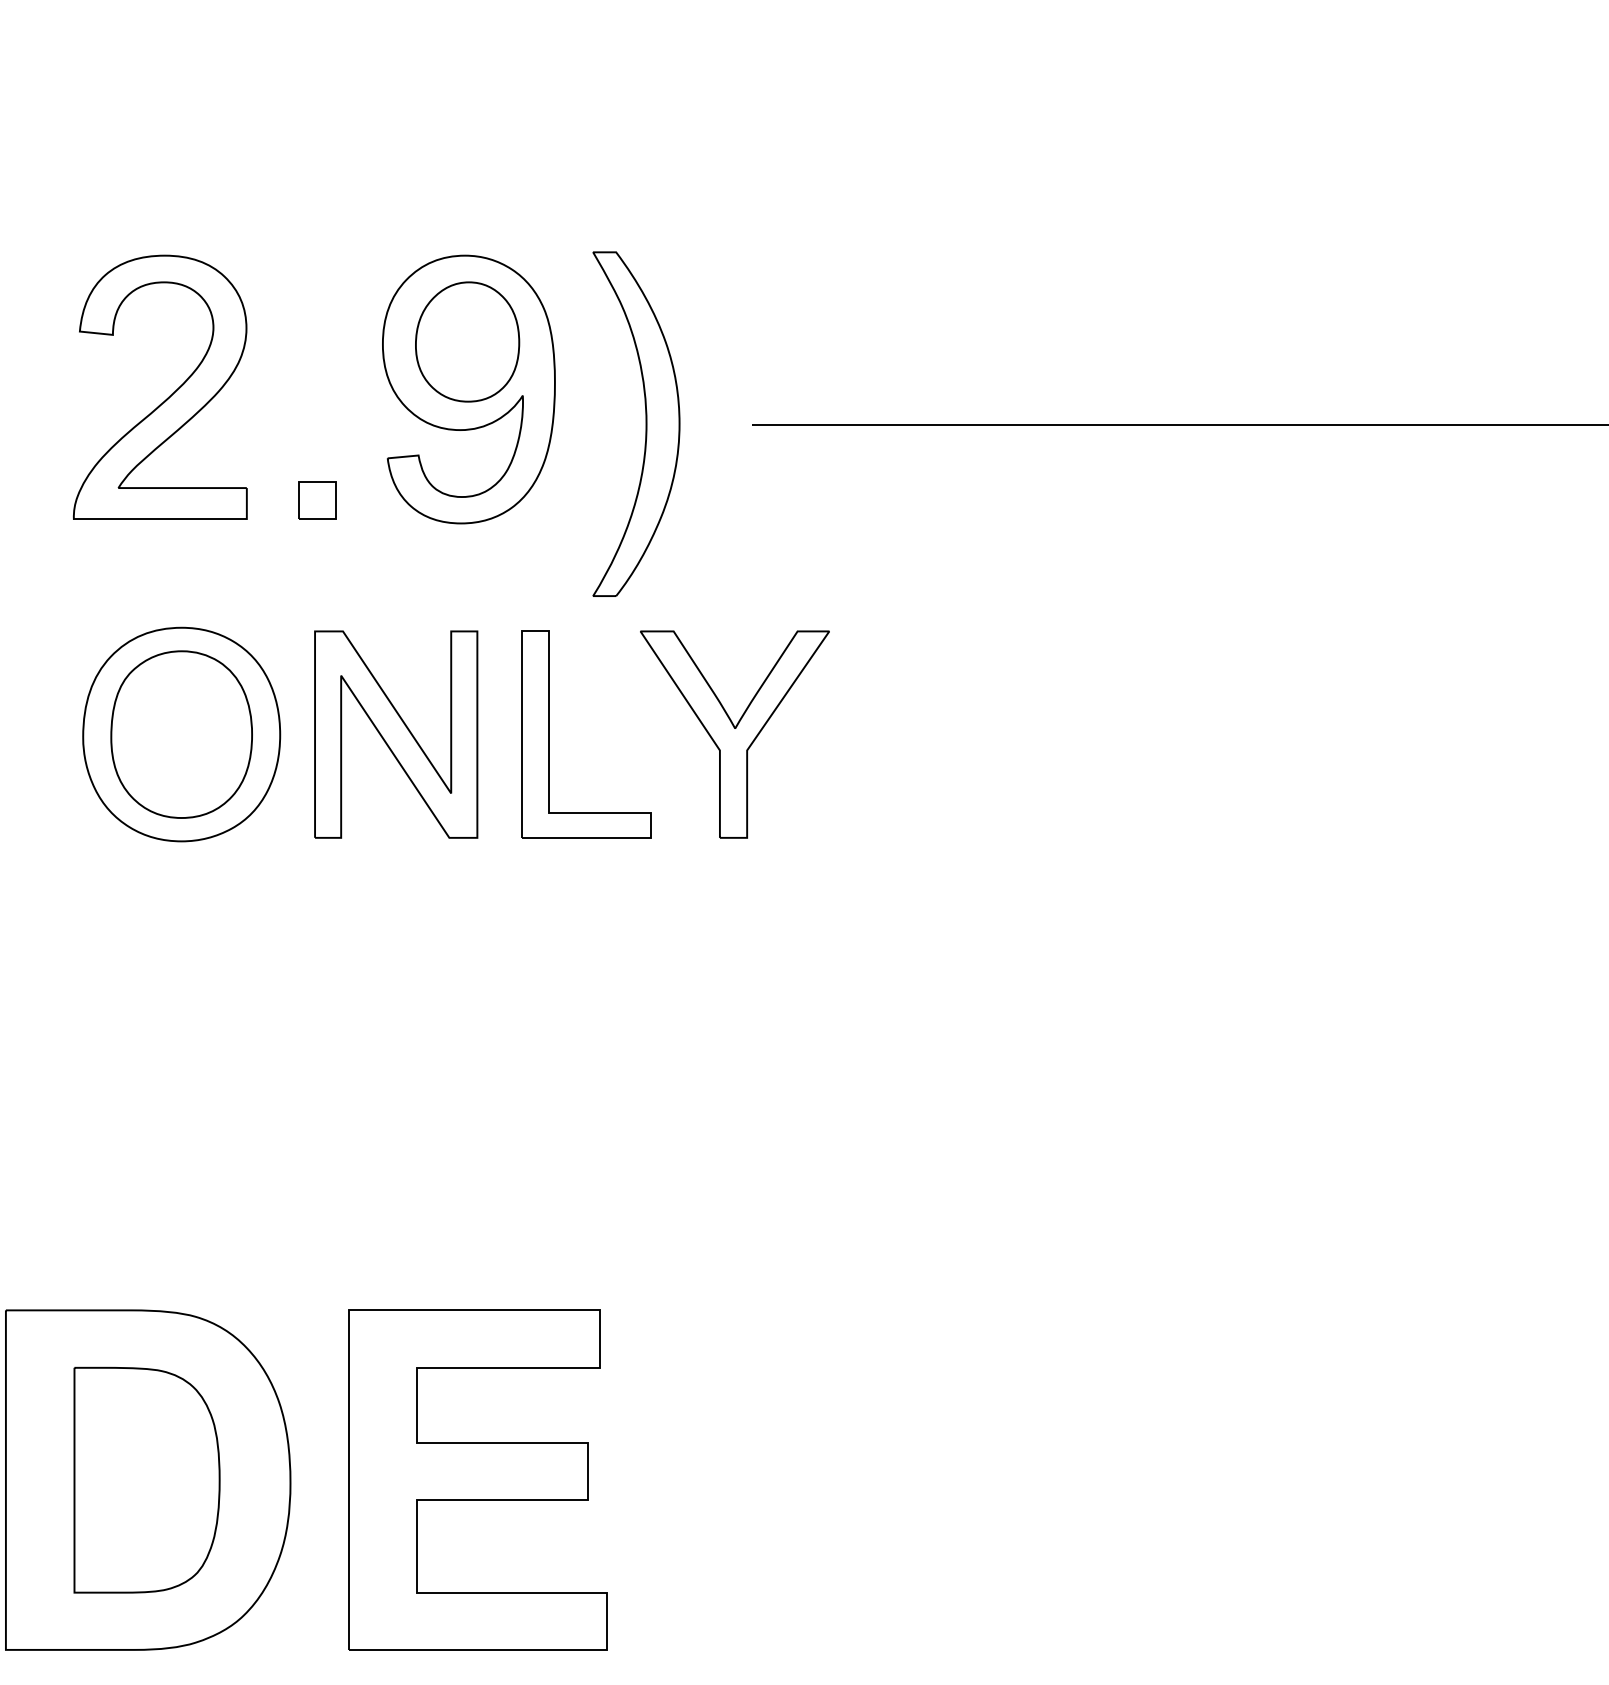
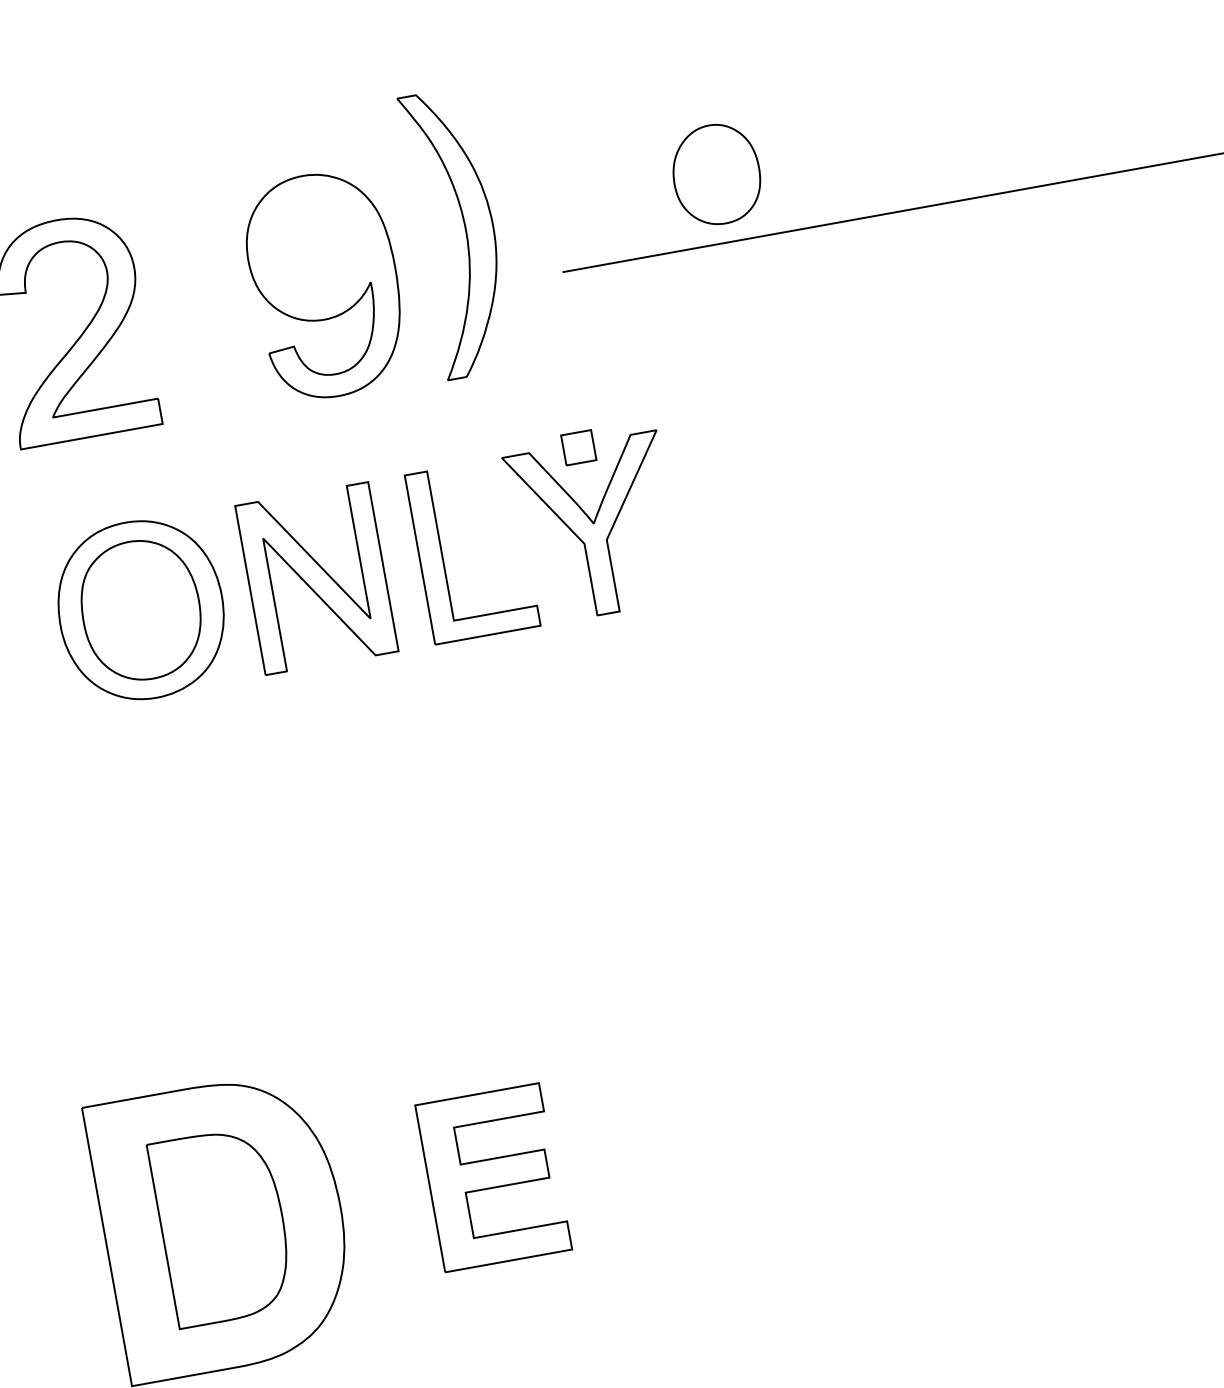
part: (467, 341) -> (716, 174), moved
part: (645, 423) -> (465, 231), moved
part: (317, 500) -> (578, 447), moved
part: (477, 1479) -> (493, 1177), size x0.6

